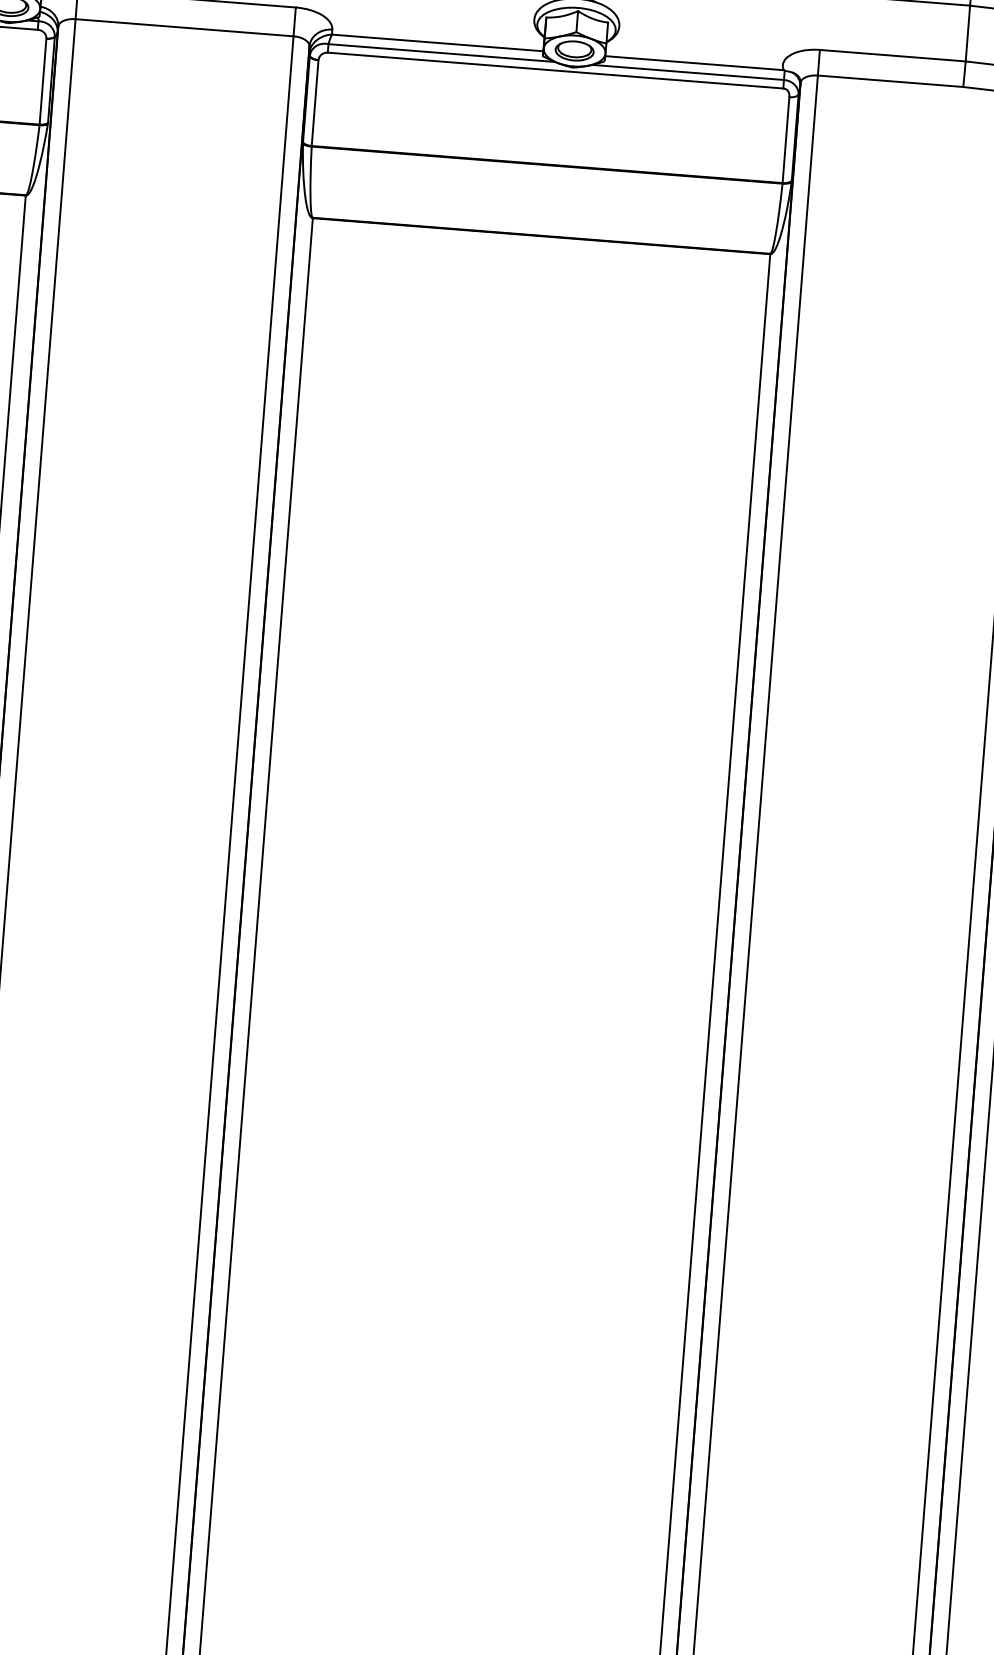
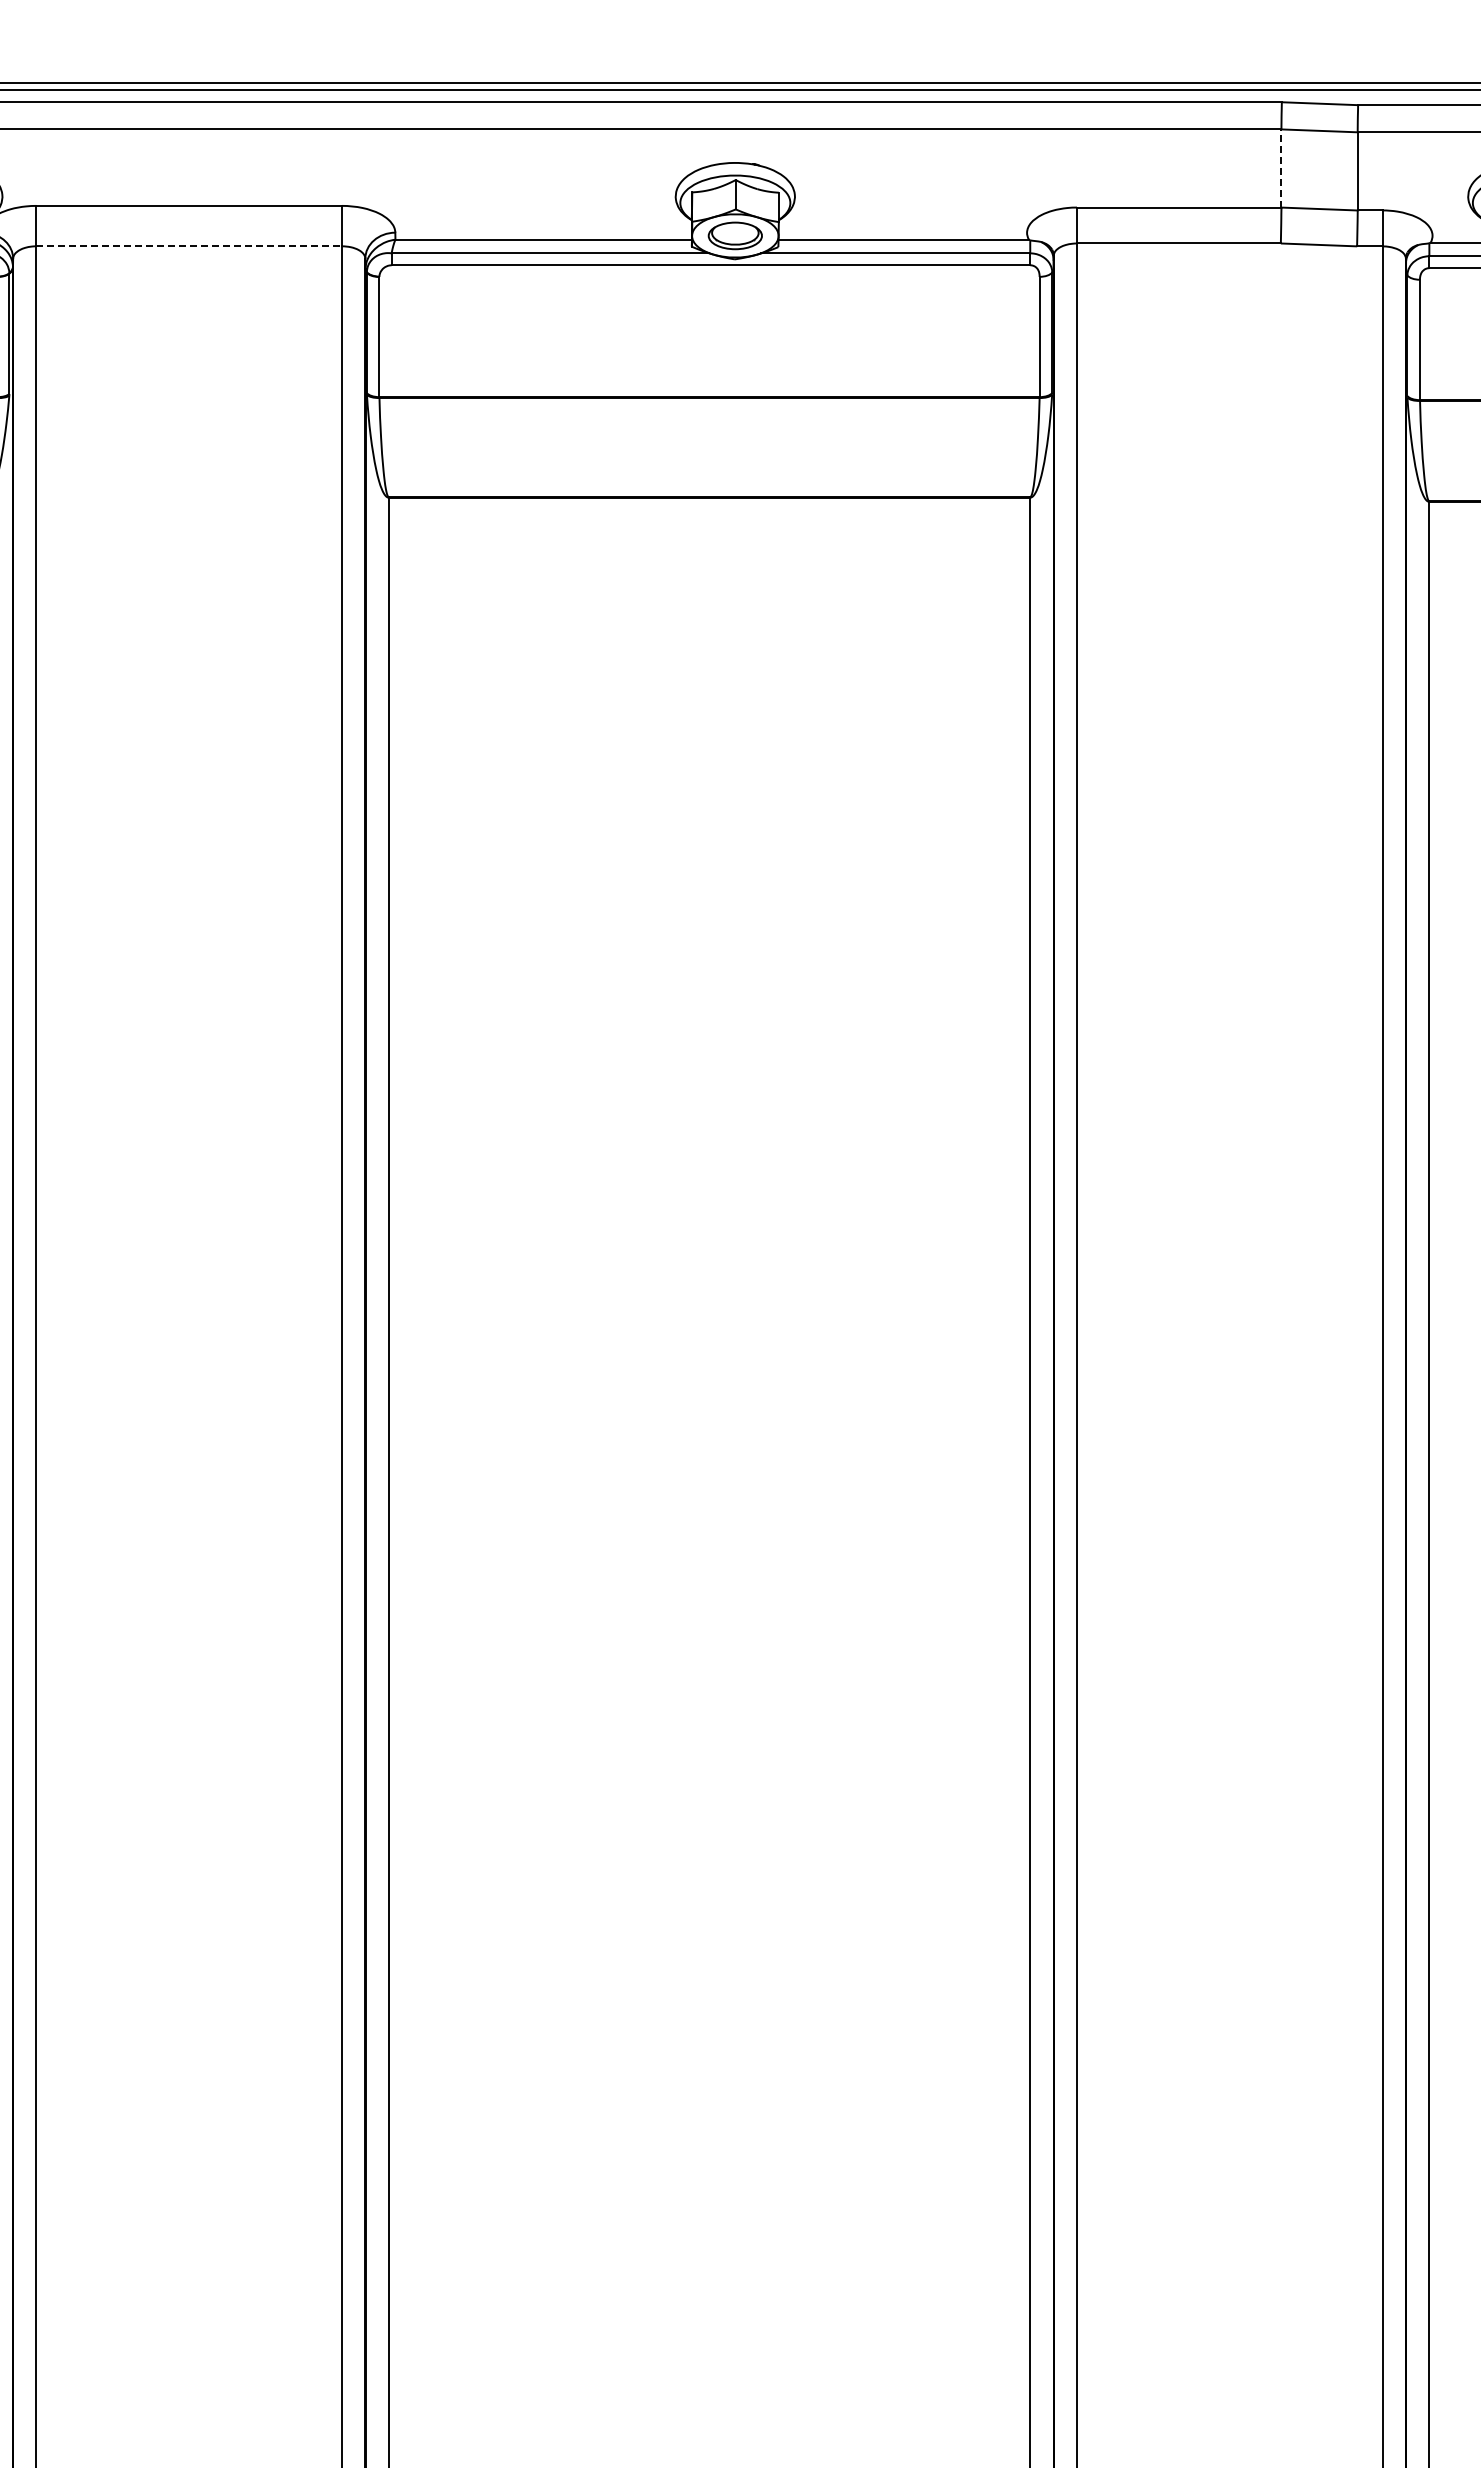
line: (184, 27) -> (189, 246), solid -> dashed
line: (967, 32) -> (1281, 167), solid -> dashed

